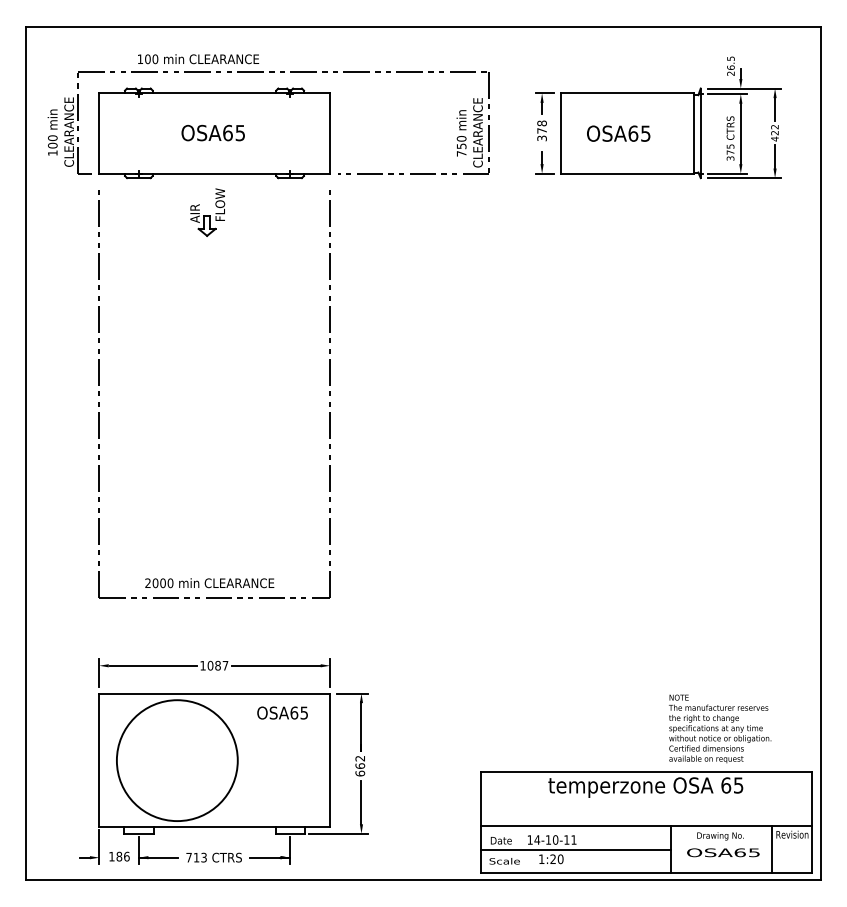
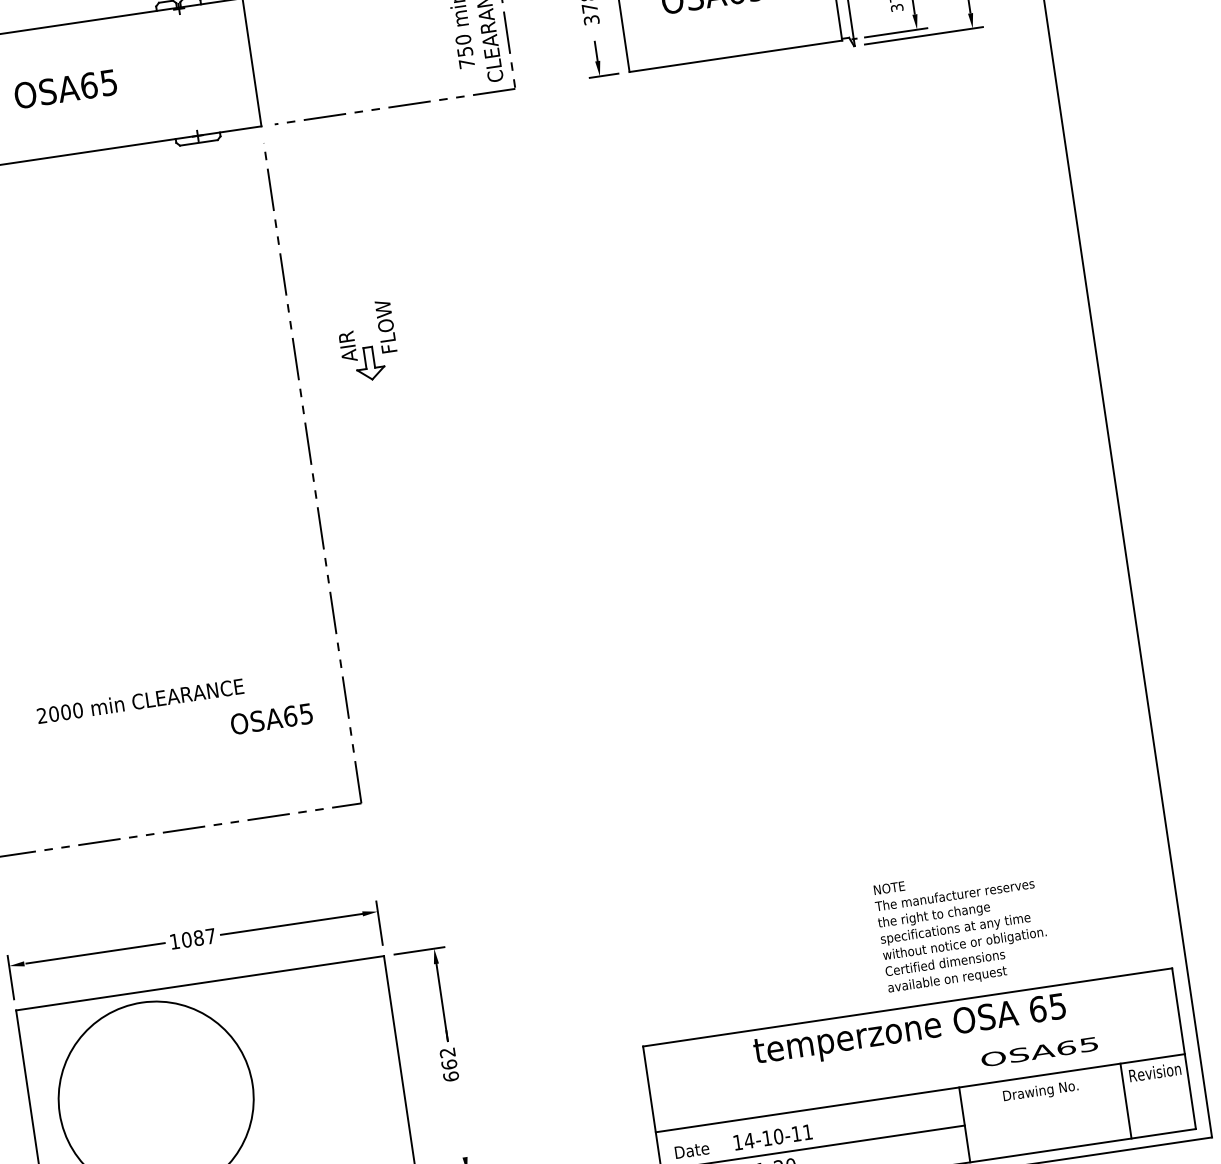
part: (207, 212) -> (367, 342), moved
text: (209, 583) -> (140, 701), moved
text: (282, 712) -> (271, 718), moved
text: (720, 728) -> (962, 927), moved
line: (361, 802) -> (459, 1122), removed
text: (723, 852) -> (1039, 1051), moved

